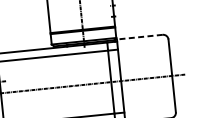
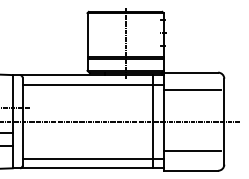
line: (140, 37) -> (191, 72), dashed -> solid
line: (142, 51) -> (192, 89), added
line: (147, 103) -> (192, 151), added

